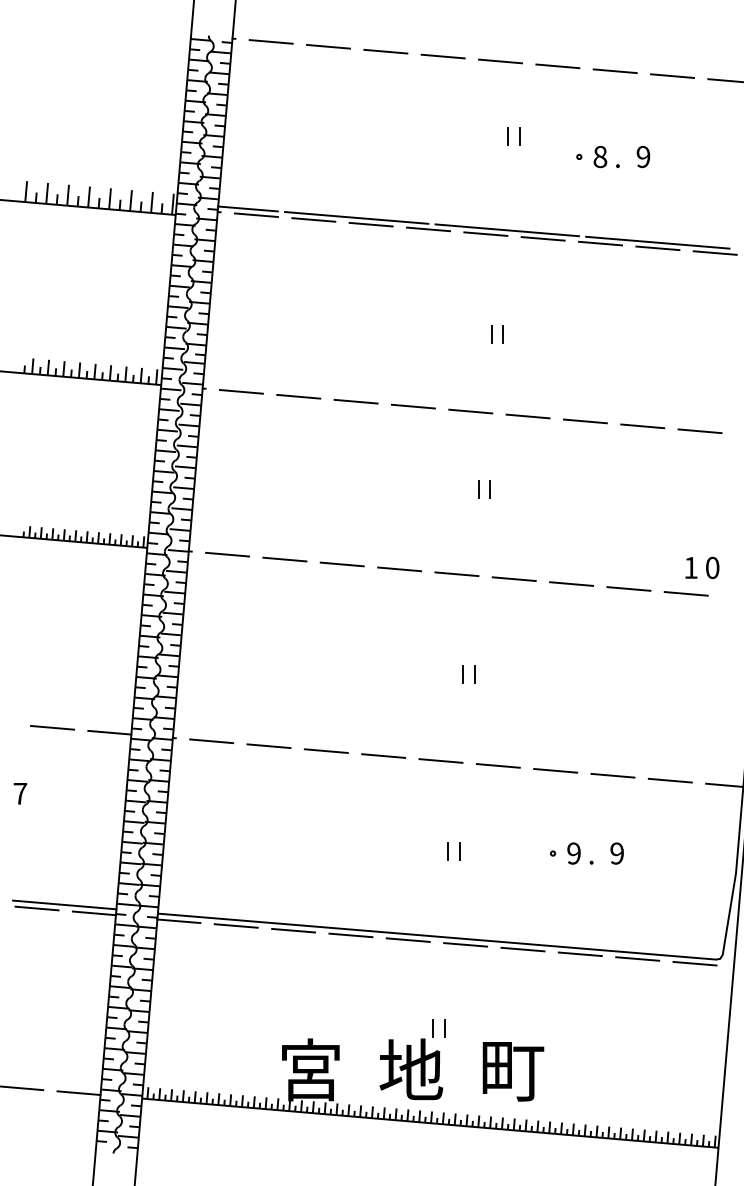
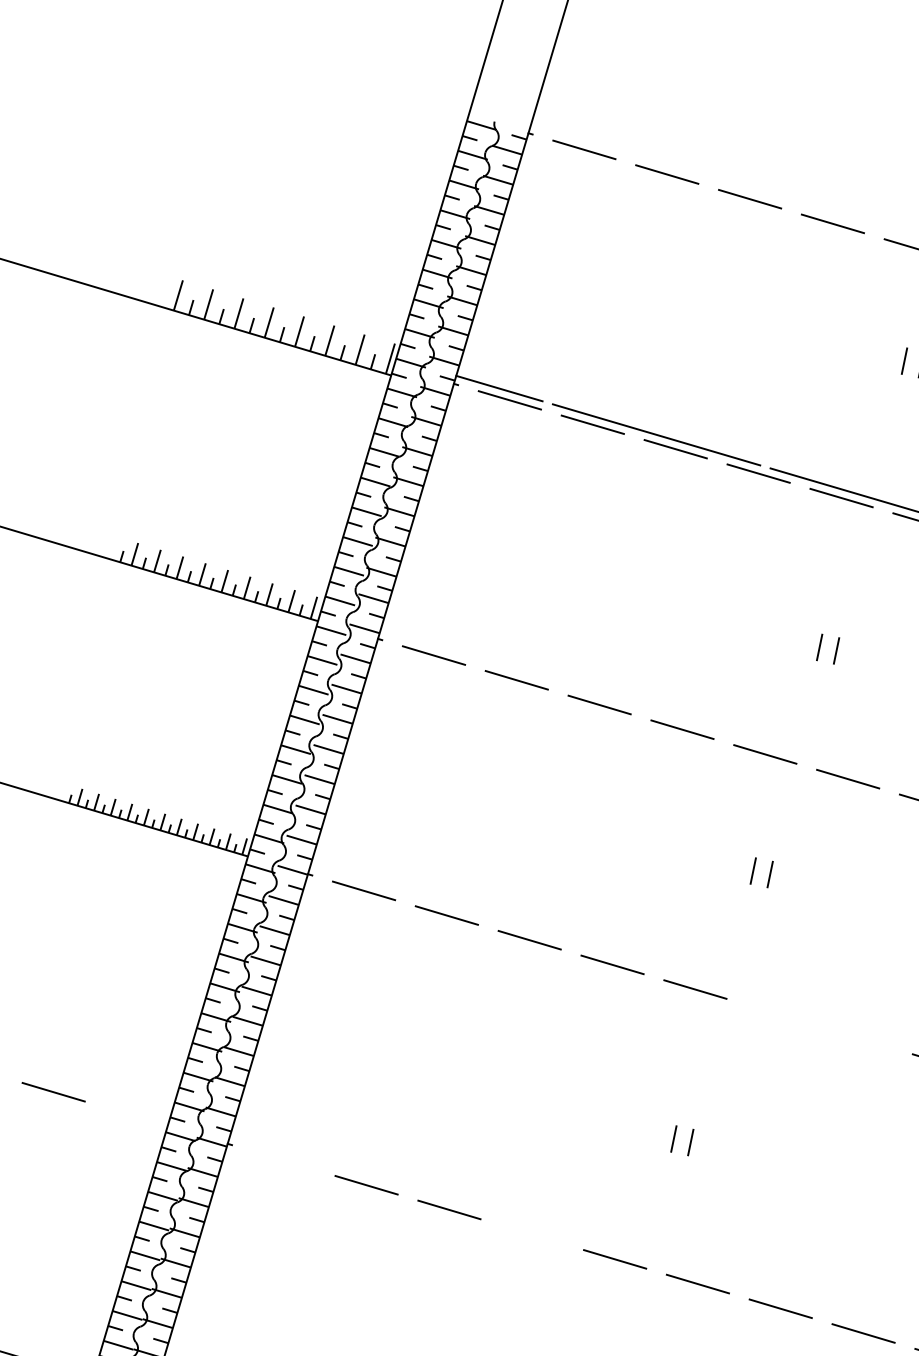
line: (513, 579) -> (777, 1014), removed
line: (571, 583) -> (861, 1038), removed
line: (109, 732) -> (136, 1116), removed
line: (211, 741) -> (283, 1160), removed
line: (383, 755) -> (532, 1233), removed

